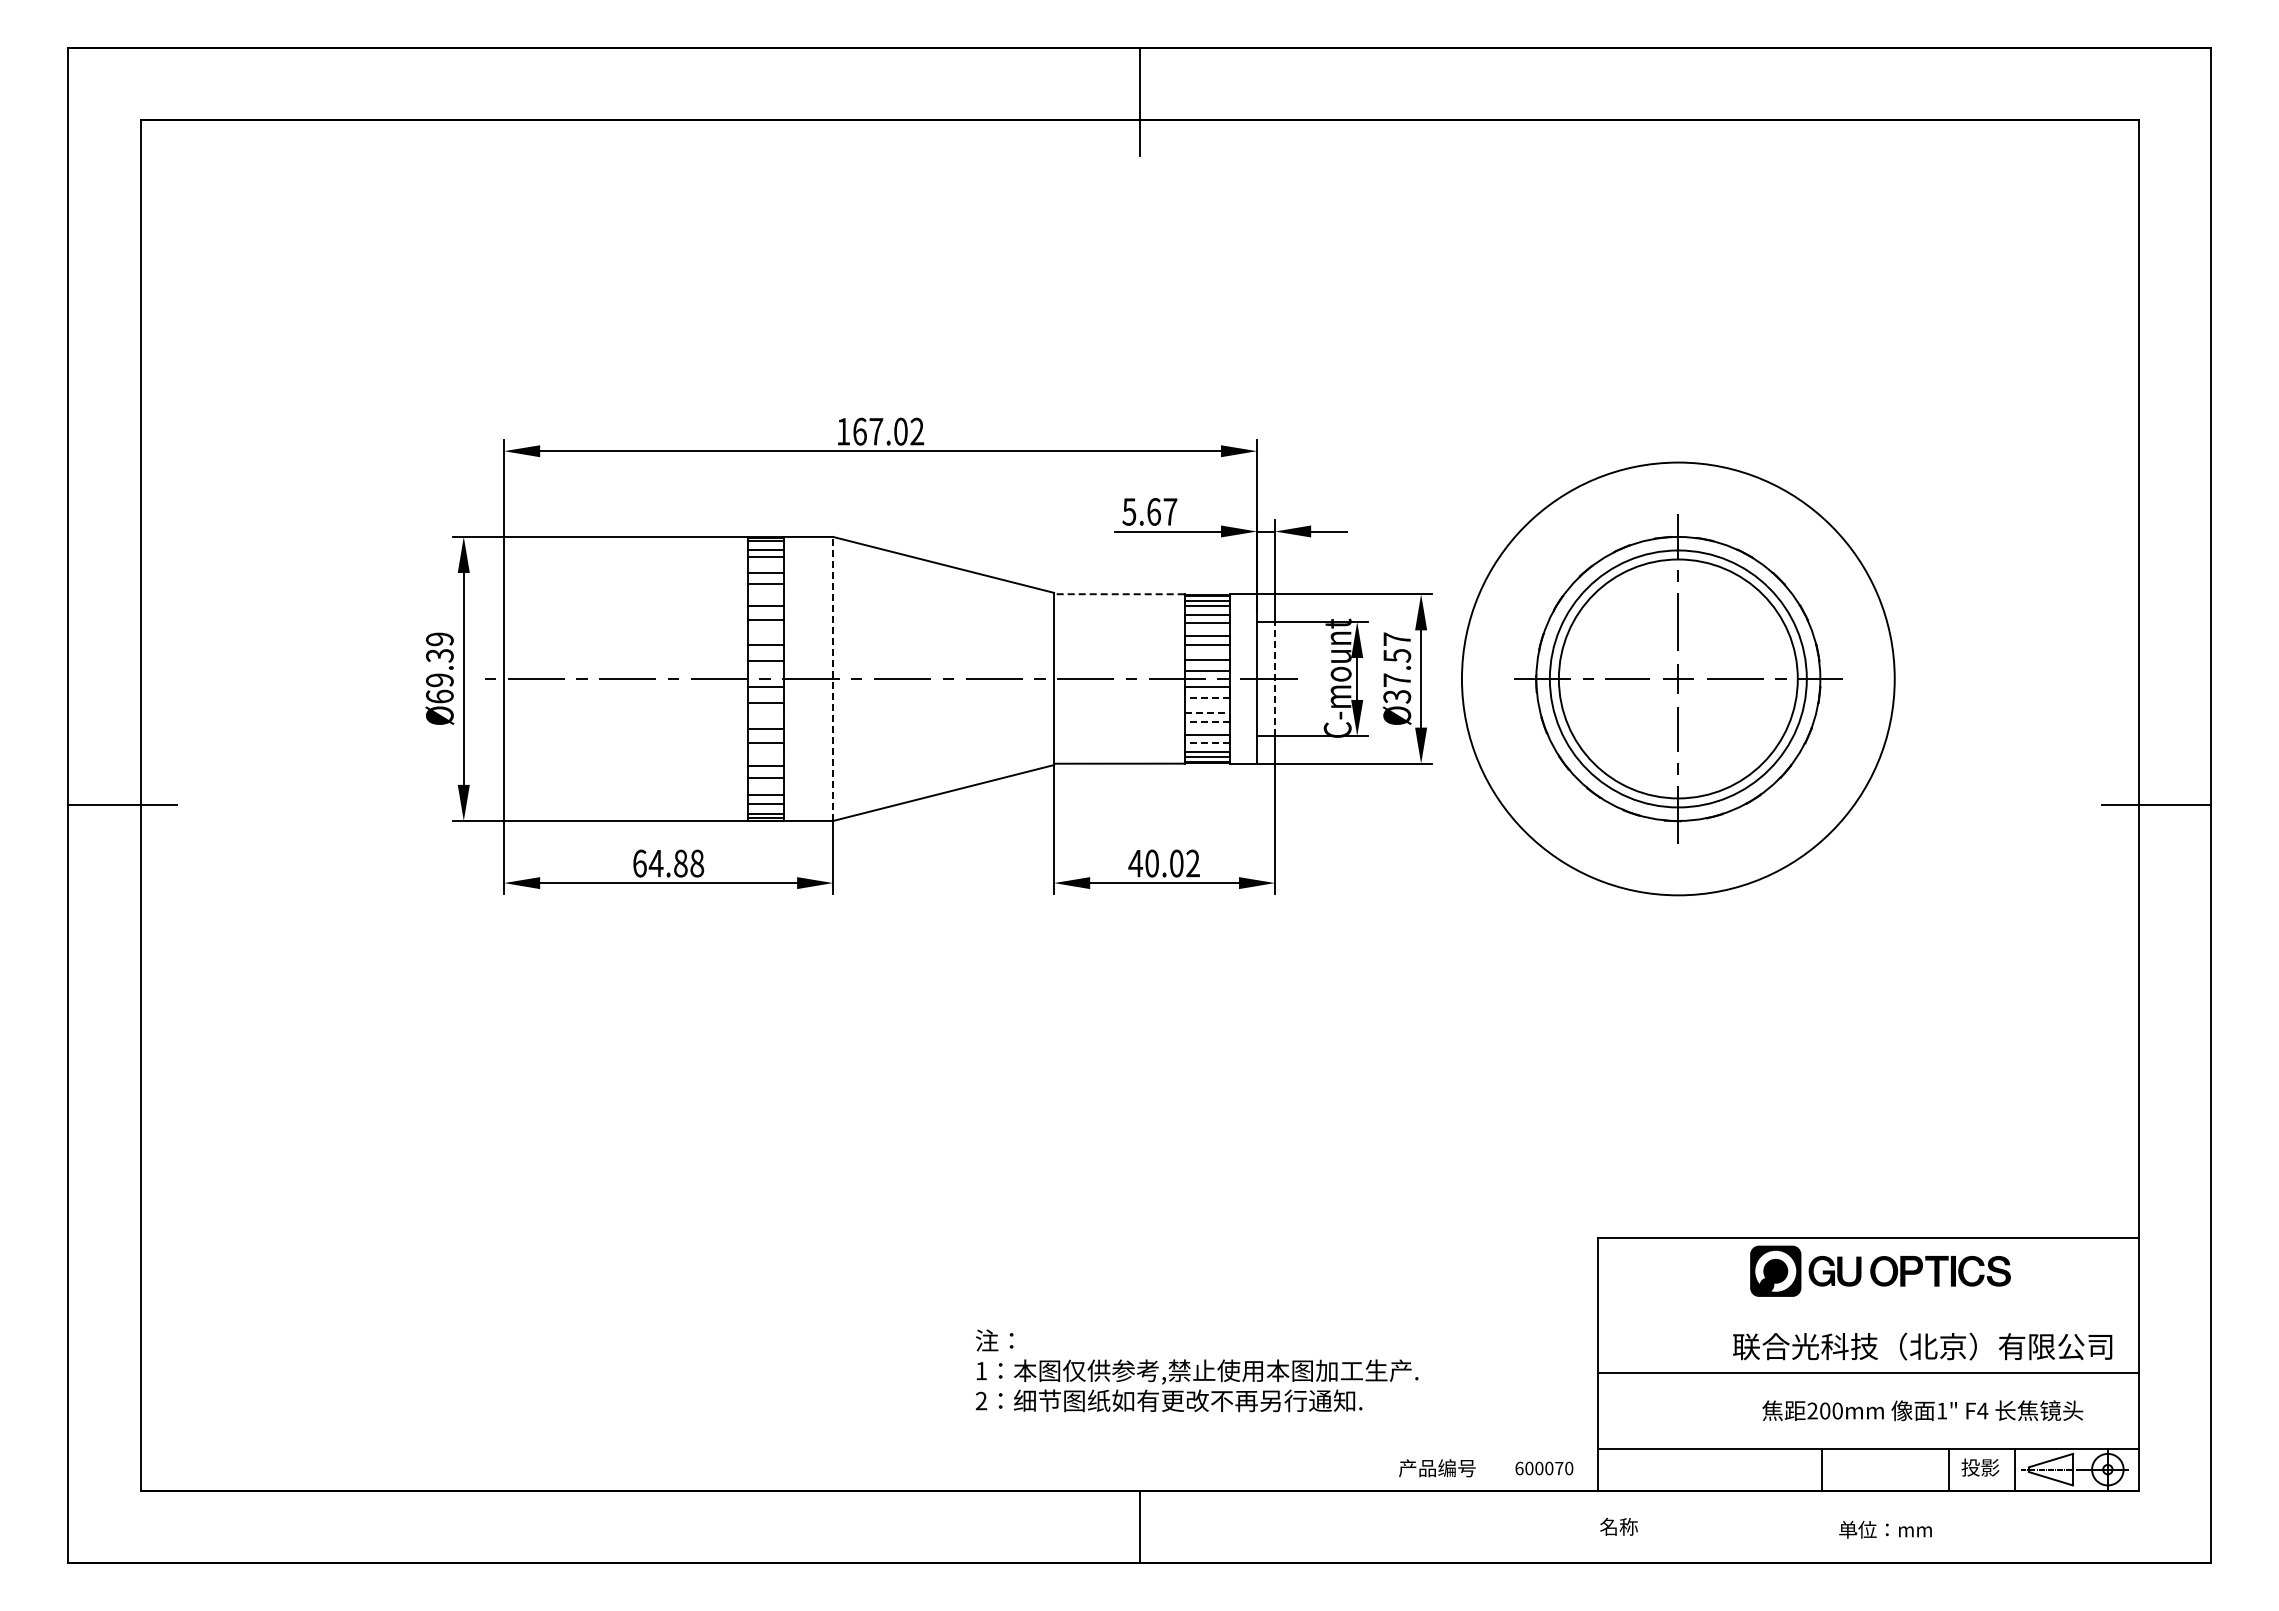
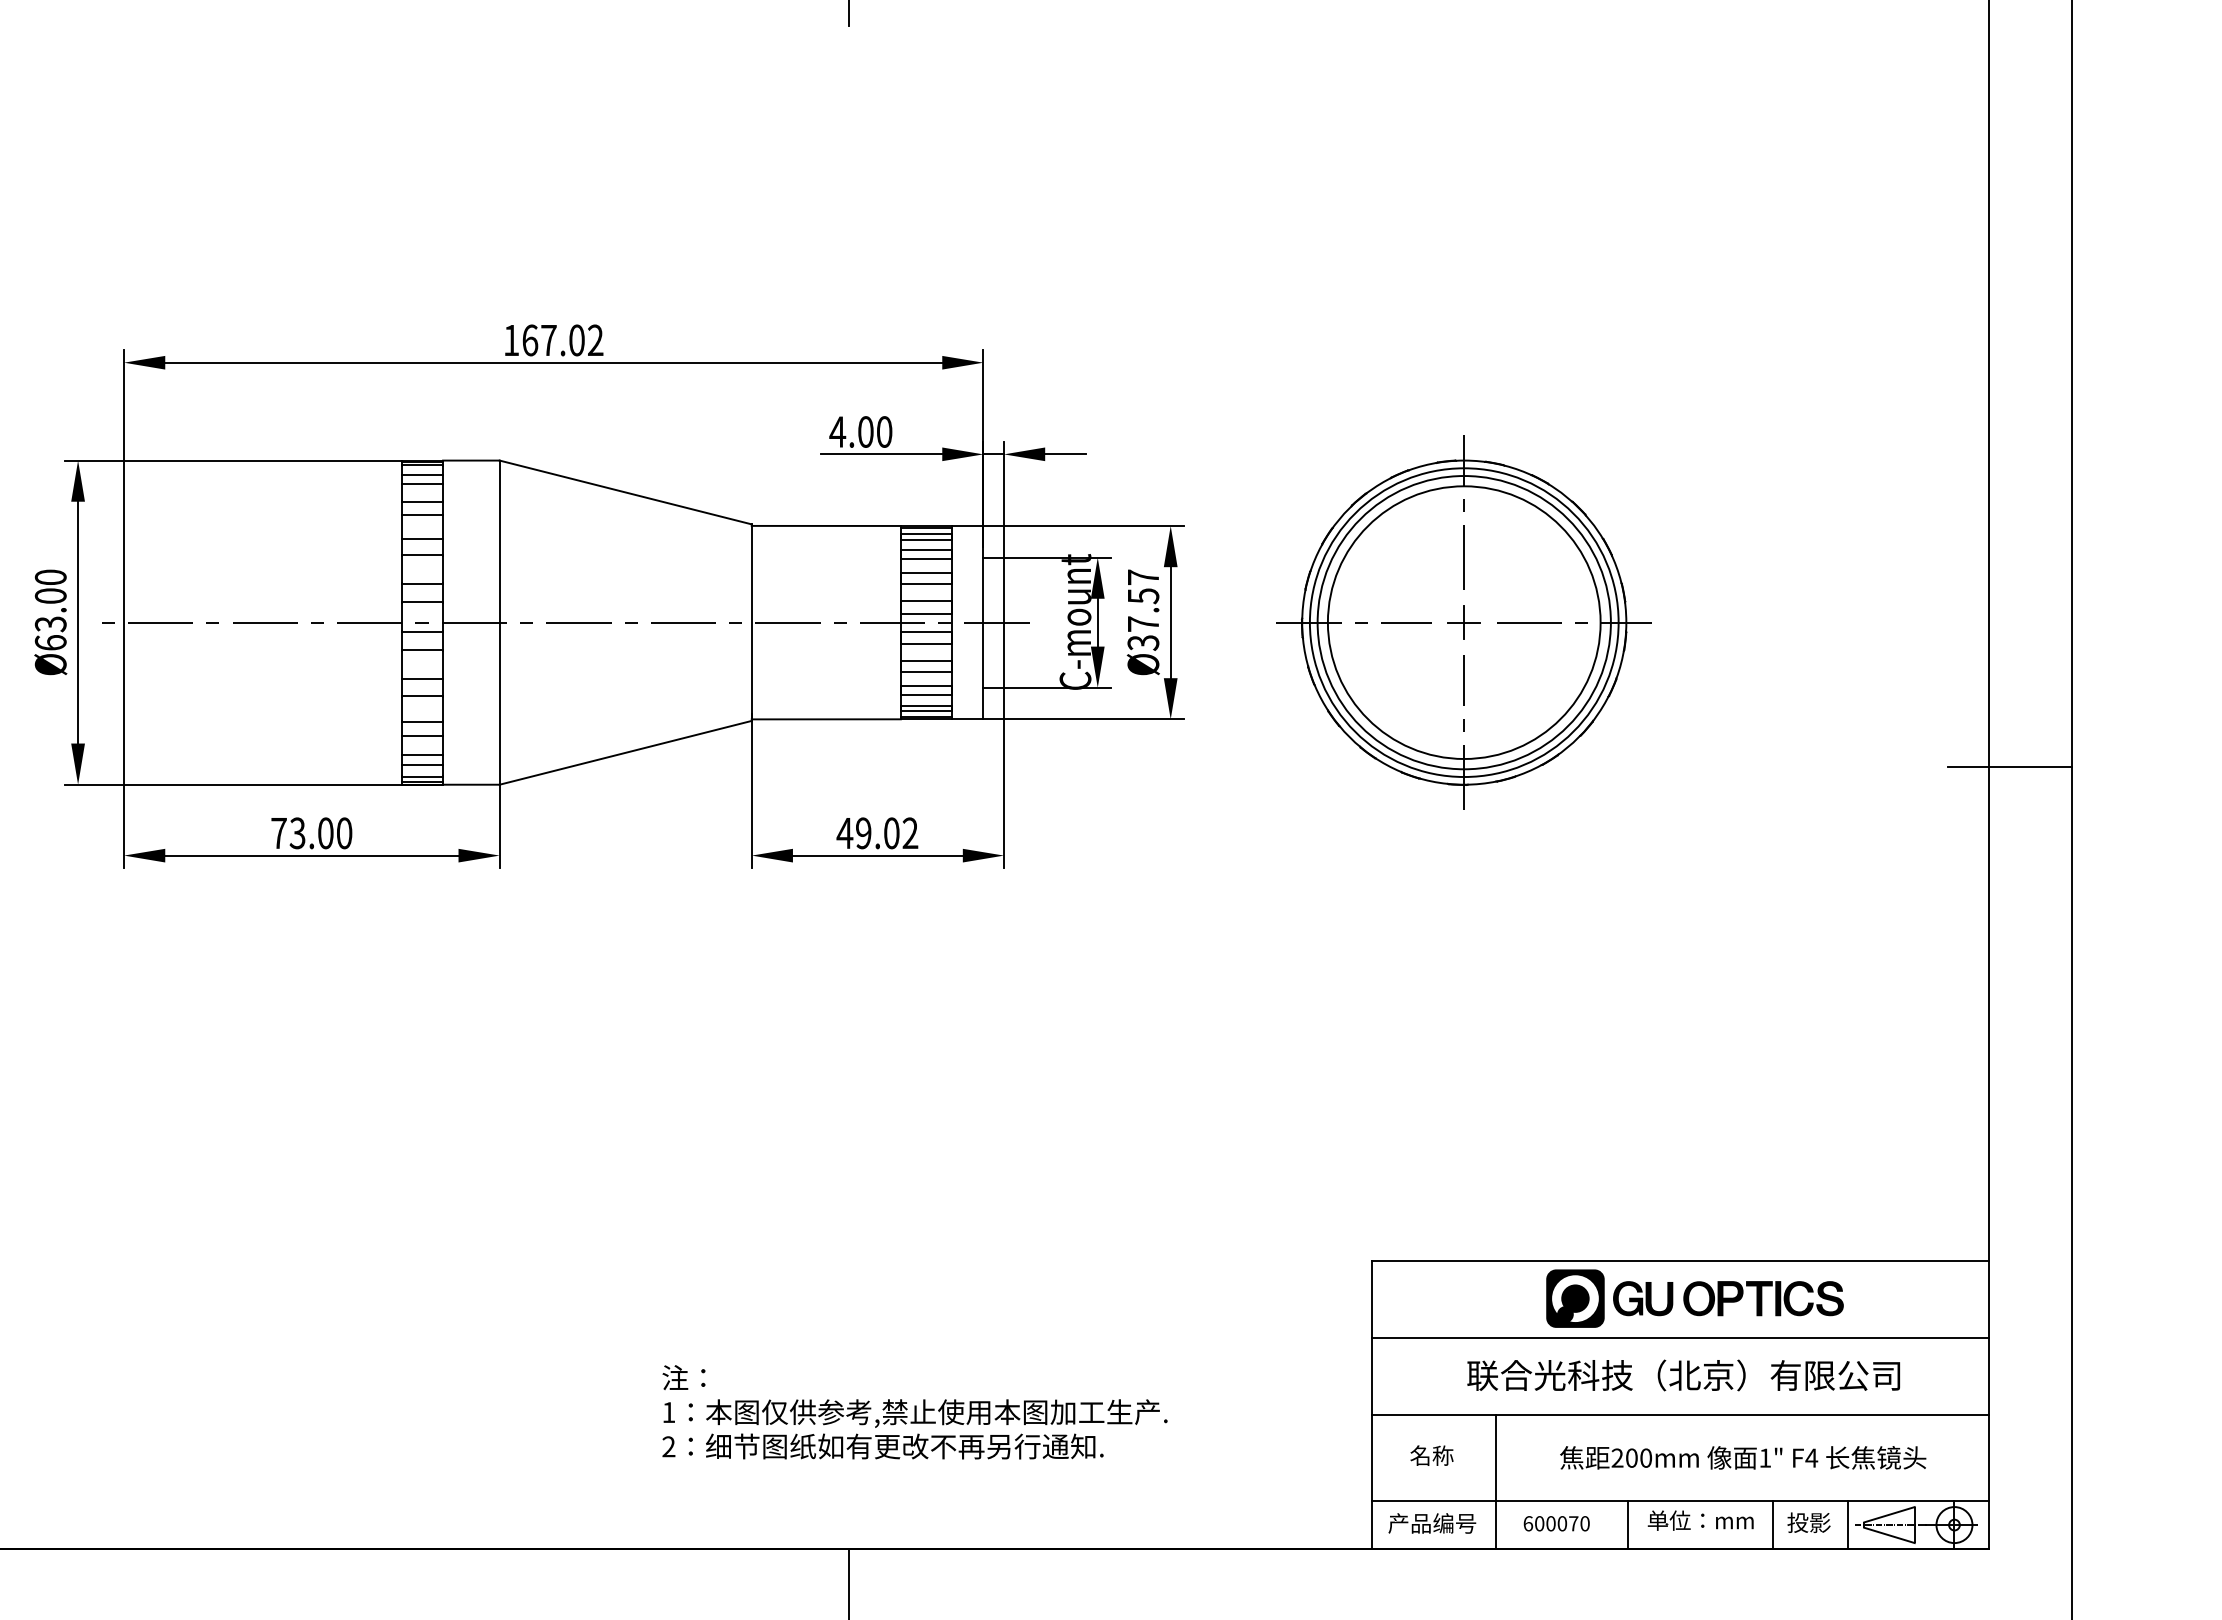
text: (1149, 511) -> (860, 431), 5.67 -> 4.00
line: (1118, 594) -> (825, 526), dashed -> solid
text: (439, 659) -> (50, 600), Ø69.39 -> Ø63.00
line: (833, 678) -> (500, 622), dashed -> solid
line: (1275, 678) -> (1004, 622), dashed -> solid
circle: (1678, 678) -> (1464, 622), size x0.62
line: (1207, 697) -> (926, 643), dashed -> solid
line: (1207, 712) -> (926, 660), dashed -> solid
line: (1207, 722) -> (926, 672), dashed -> solid
line: (1207, 742) -> (926, 695), dashed -> solid
text: (668, 863) -> (311, 833), 64.88 -> 73.00
text: (1151, 863) -> (862, 833), 40.02 -> 49.02
line: (1867, 1305) -> (1680, 1337), added
text: (1922, 1346) -> (1683, 1375), moved
line: (1706, 1431) -> (1496, 1481), added
text: (1437, 1468) -> (1432, 1523), moved
text: (1544, 1468) -> (1556, 1523), moved
text: (1618, 1526) -> (1431, 1455), moved
part: (1885, 1529) -> (1700, 1520), moved

